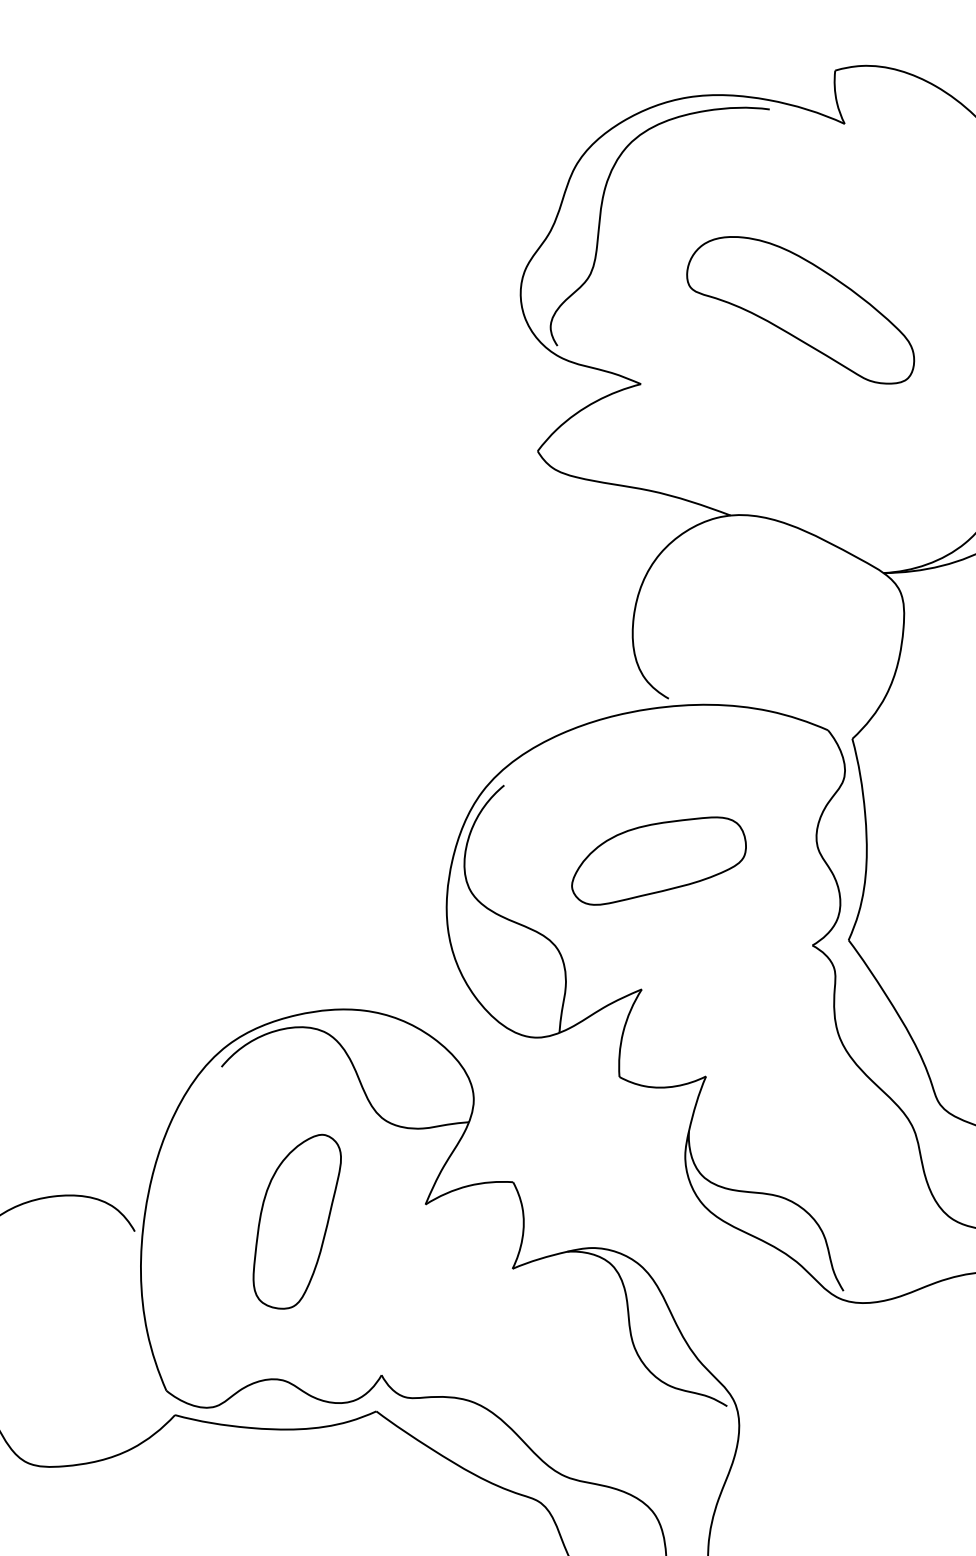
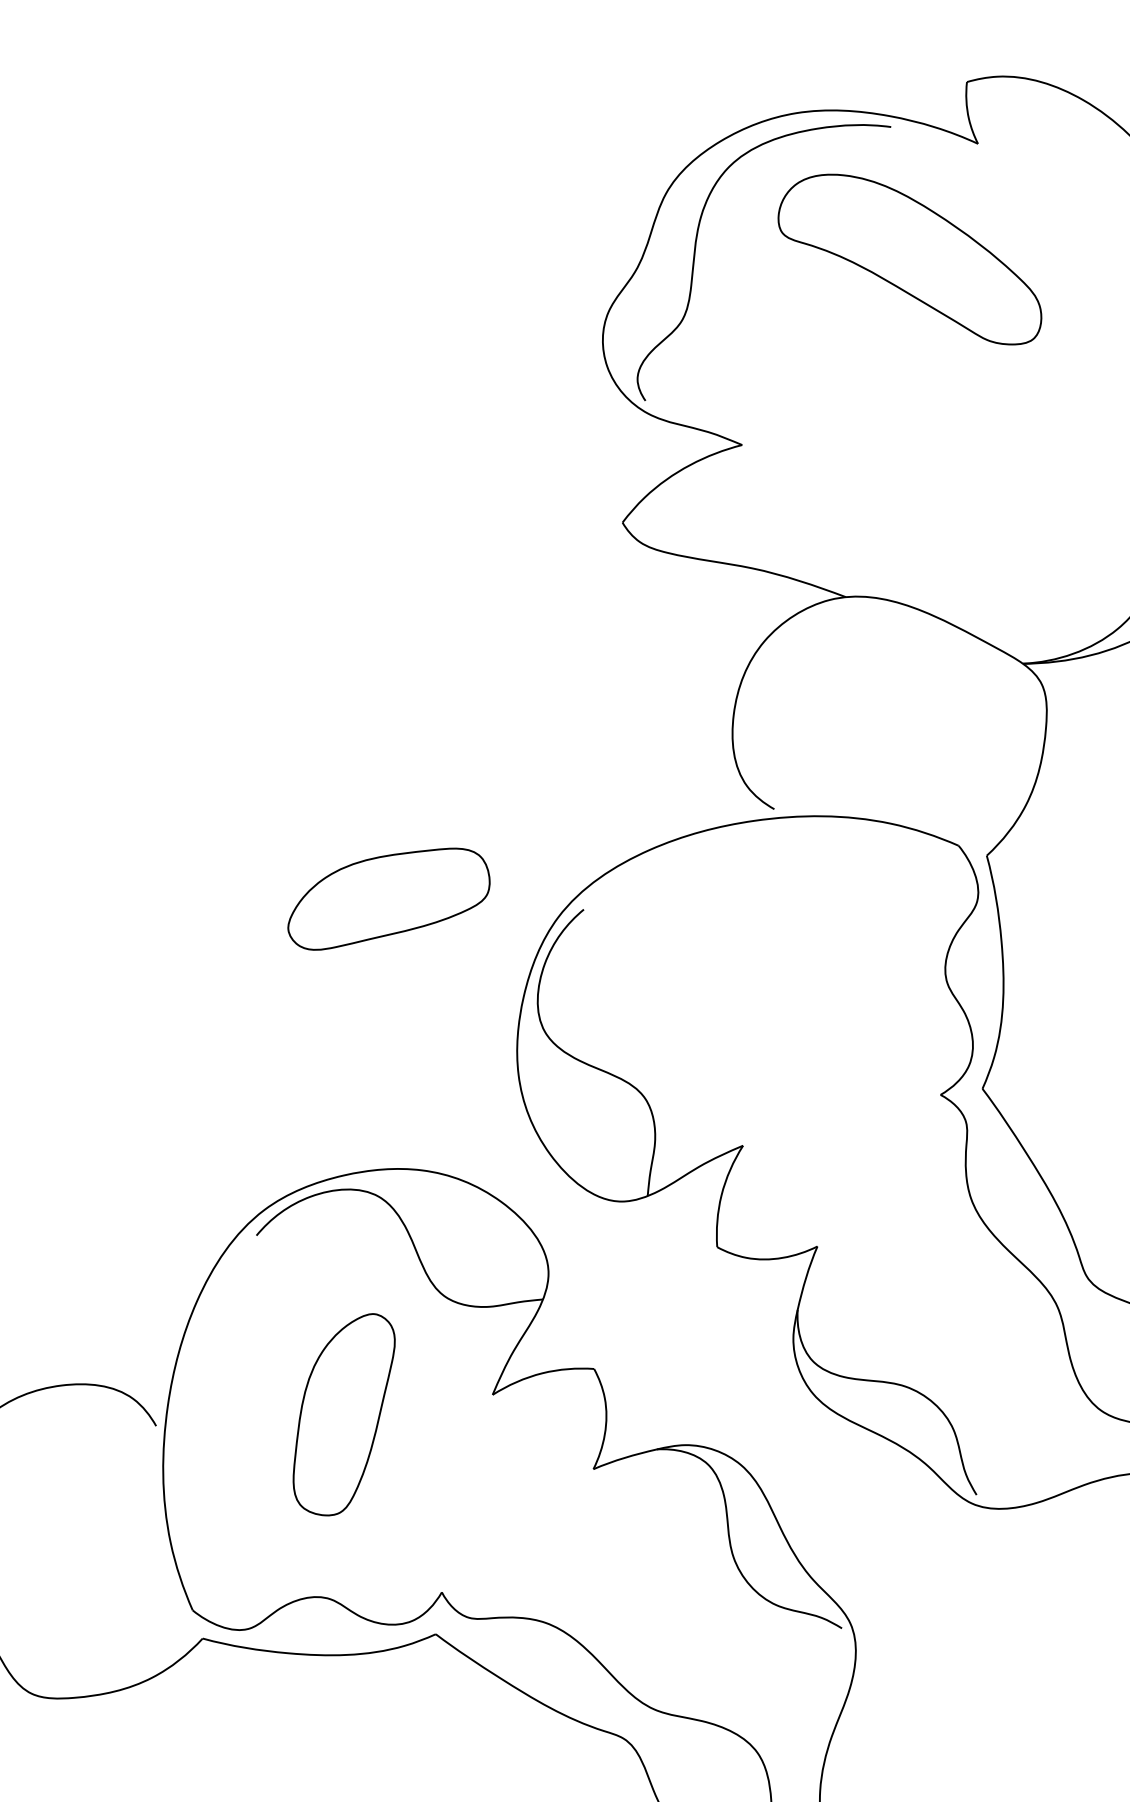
part: (800, 310) -> (909, 259), moved
part: (658, 860) -> (388, 898), moved

